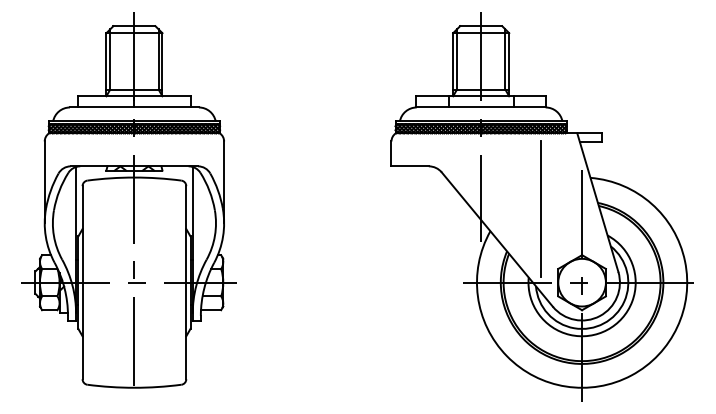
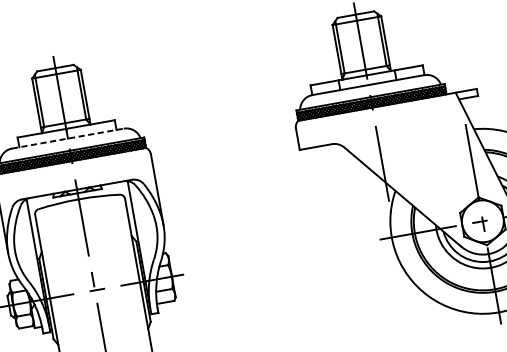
line: (134, 107) -> (68, 138), solid -> dashed
line: (541, 209) -> (436, 164), removed

